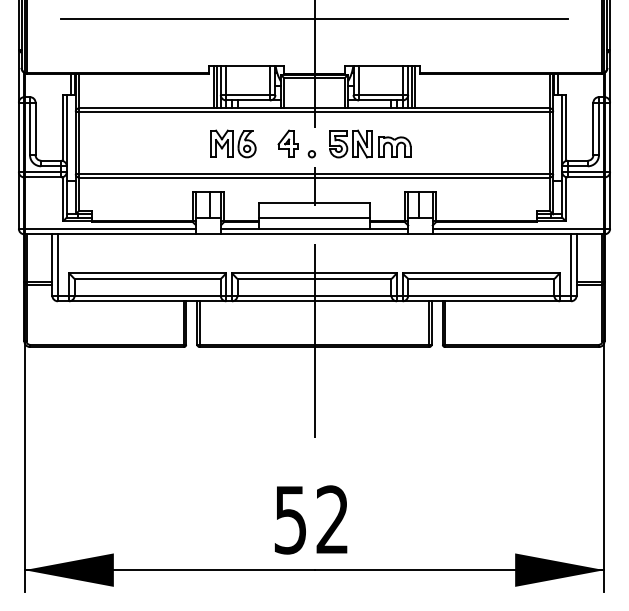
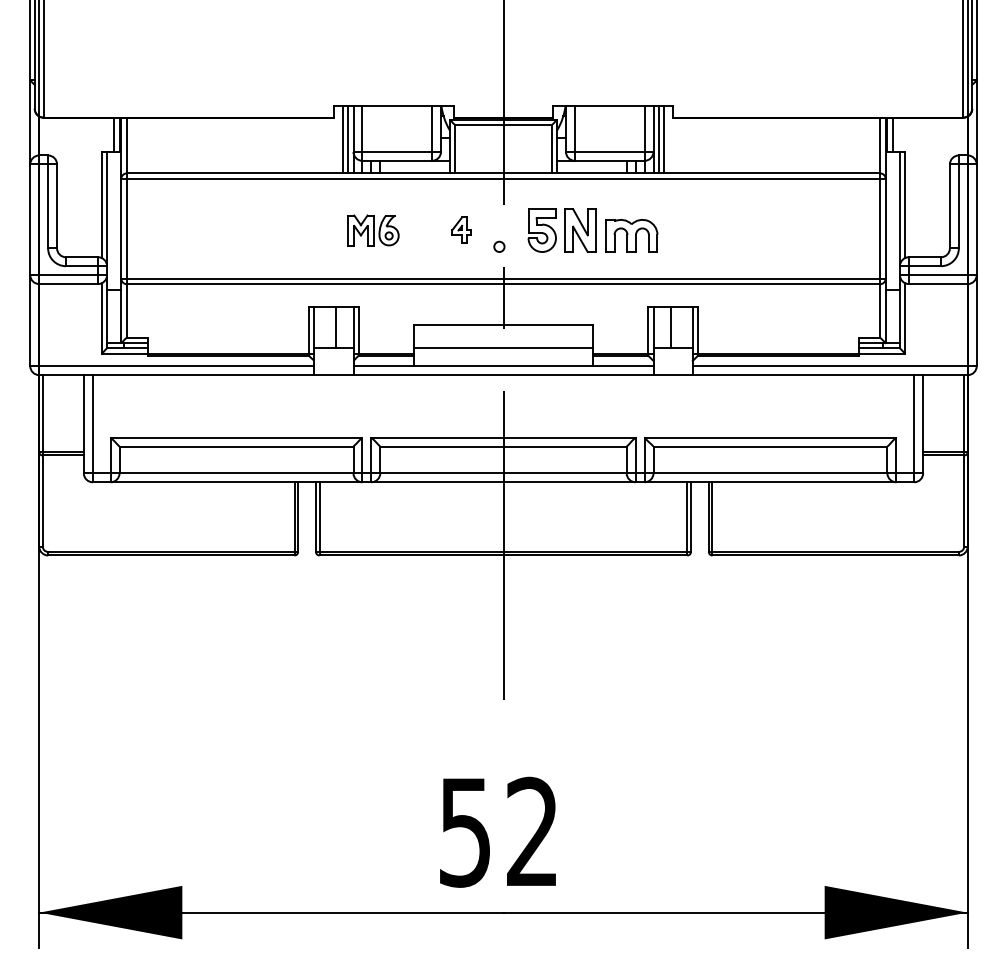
line: (314, 18) -> (503, 29), removed
part: (233, 143) -> (373, 229), size x0.7
part: (287, 143) -> (460, 229), size x0.6

